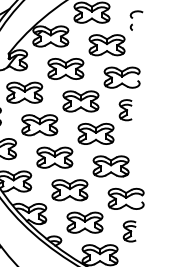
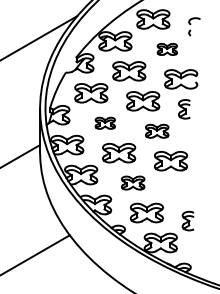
part: (107, 45) -> (167, 49), size x0.6
part: (40, 125) -> (105, 123), size x0.6
part: (96, 134) -> (157, 131), size x0.7
part: (70, 189) -> (133, 182), size x0.7
part: (125, 198) -> (184, 190), removed

